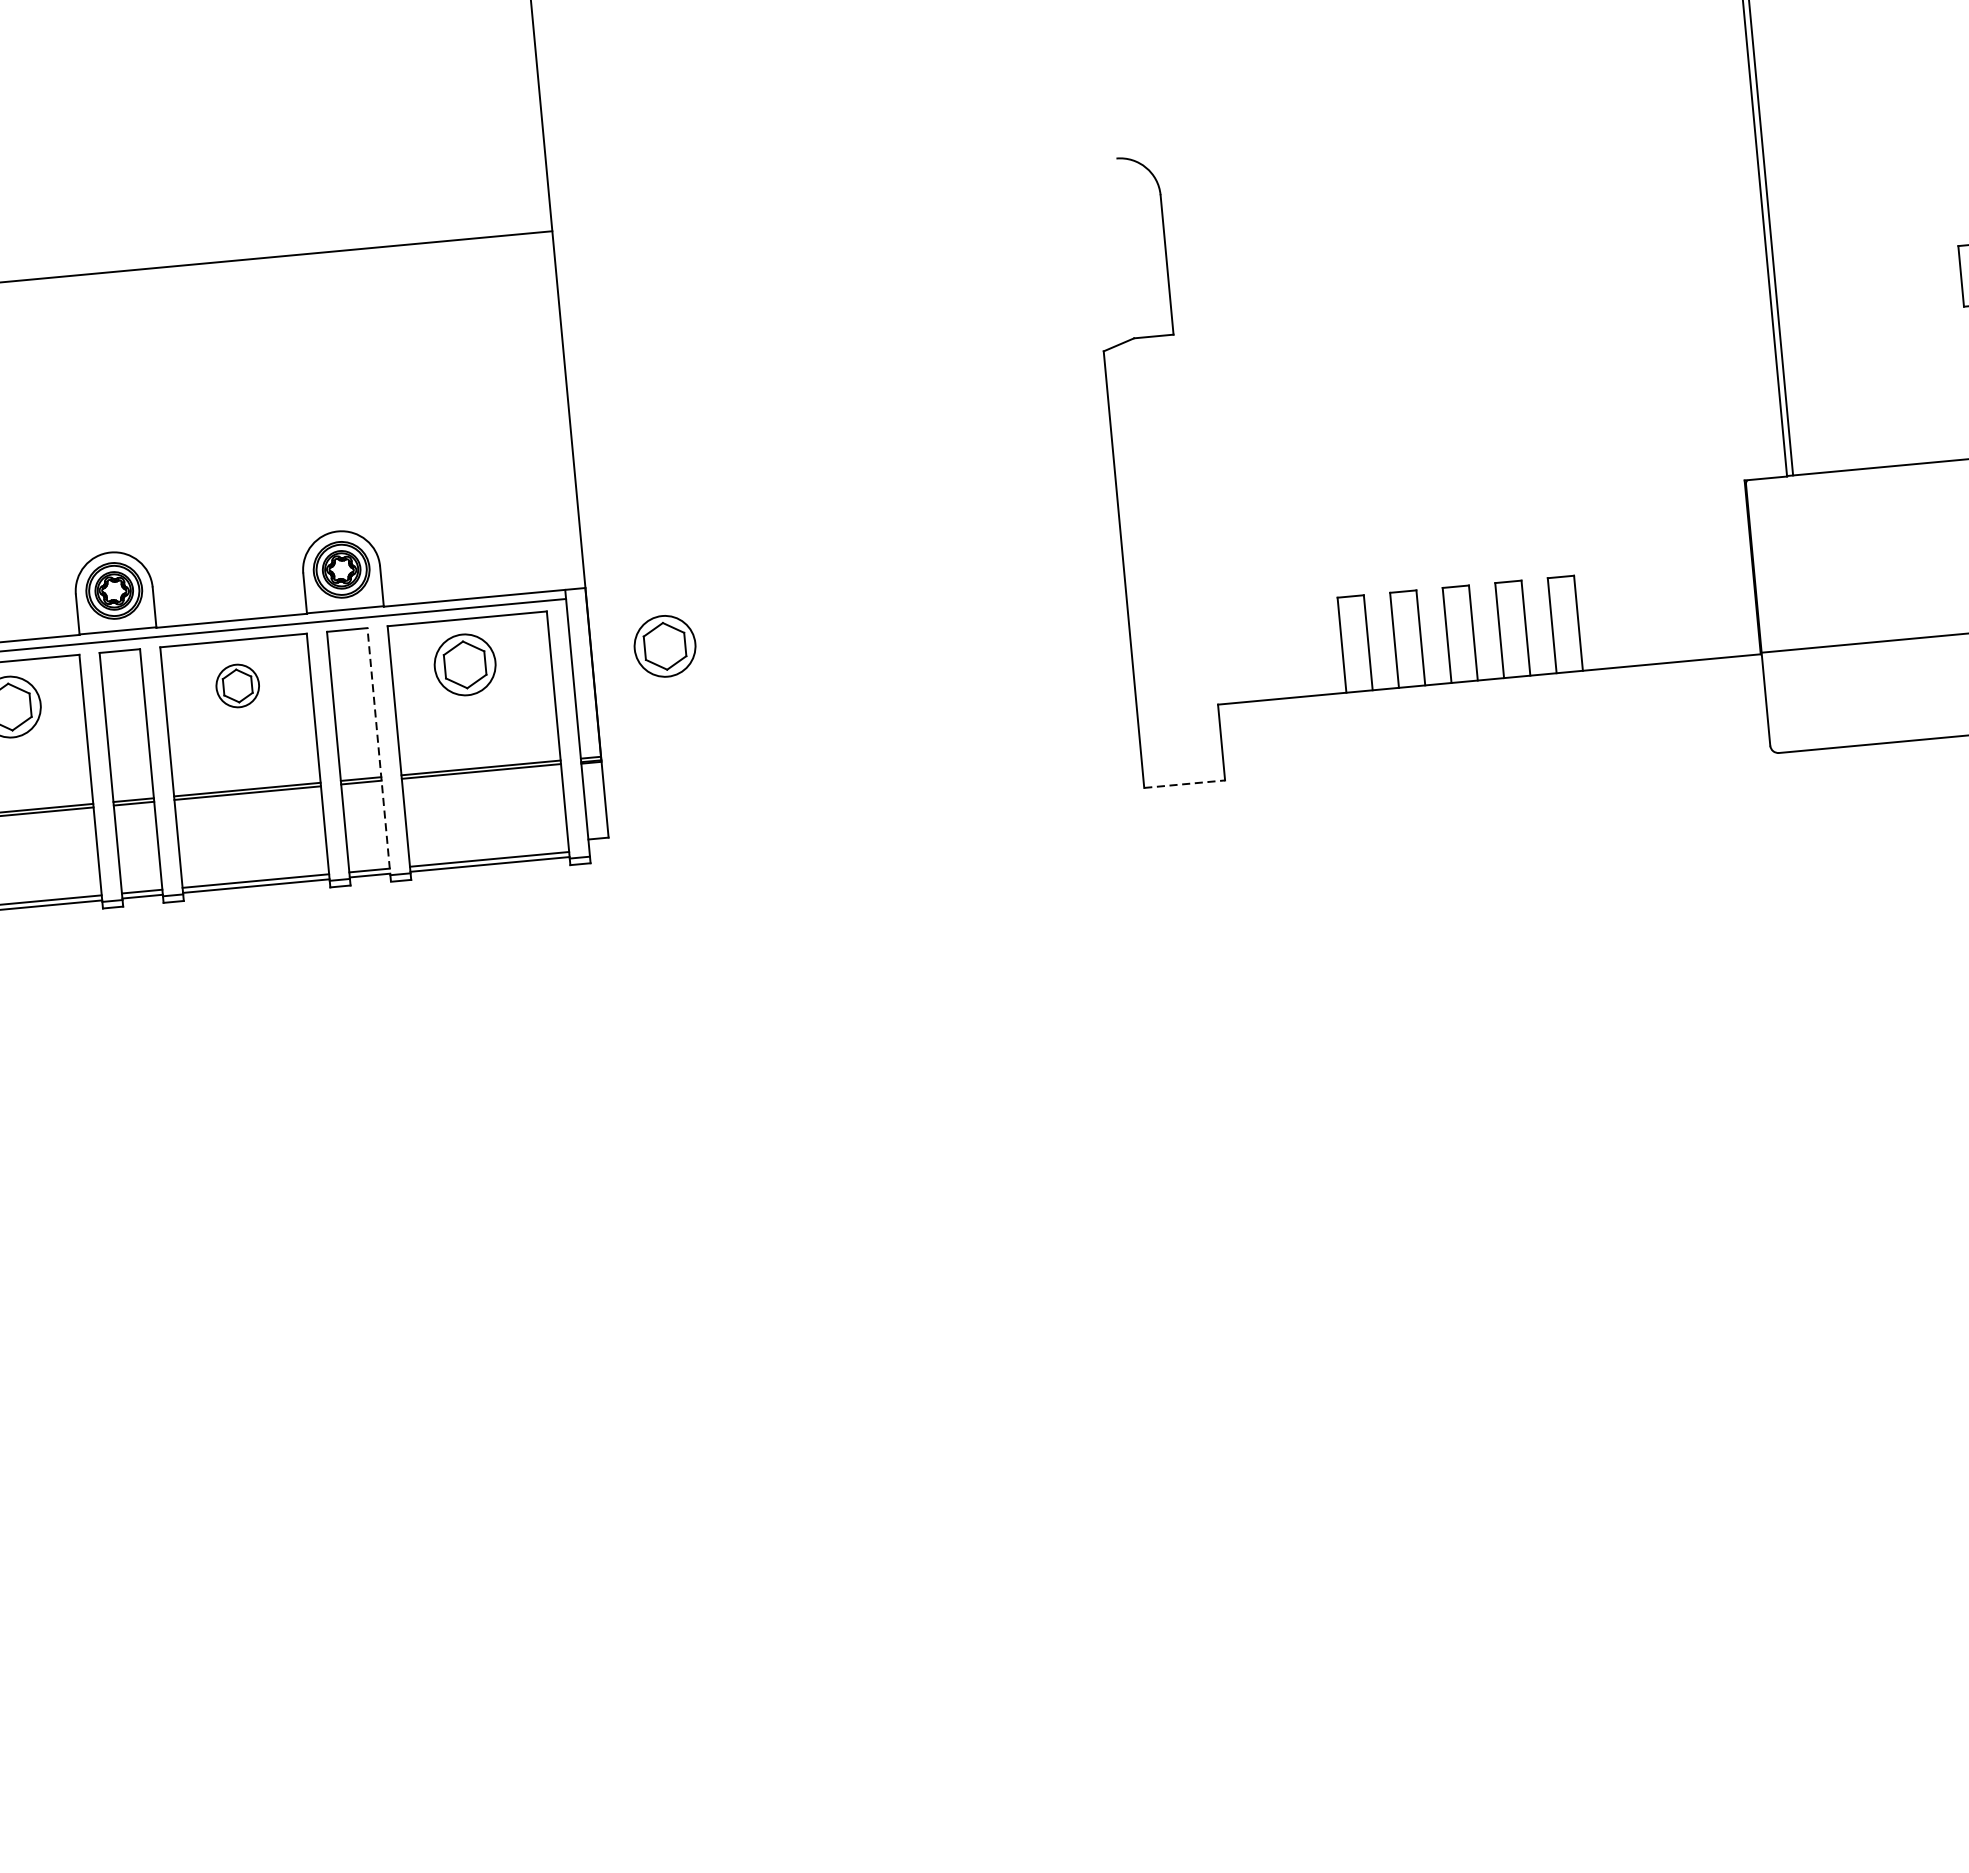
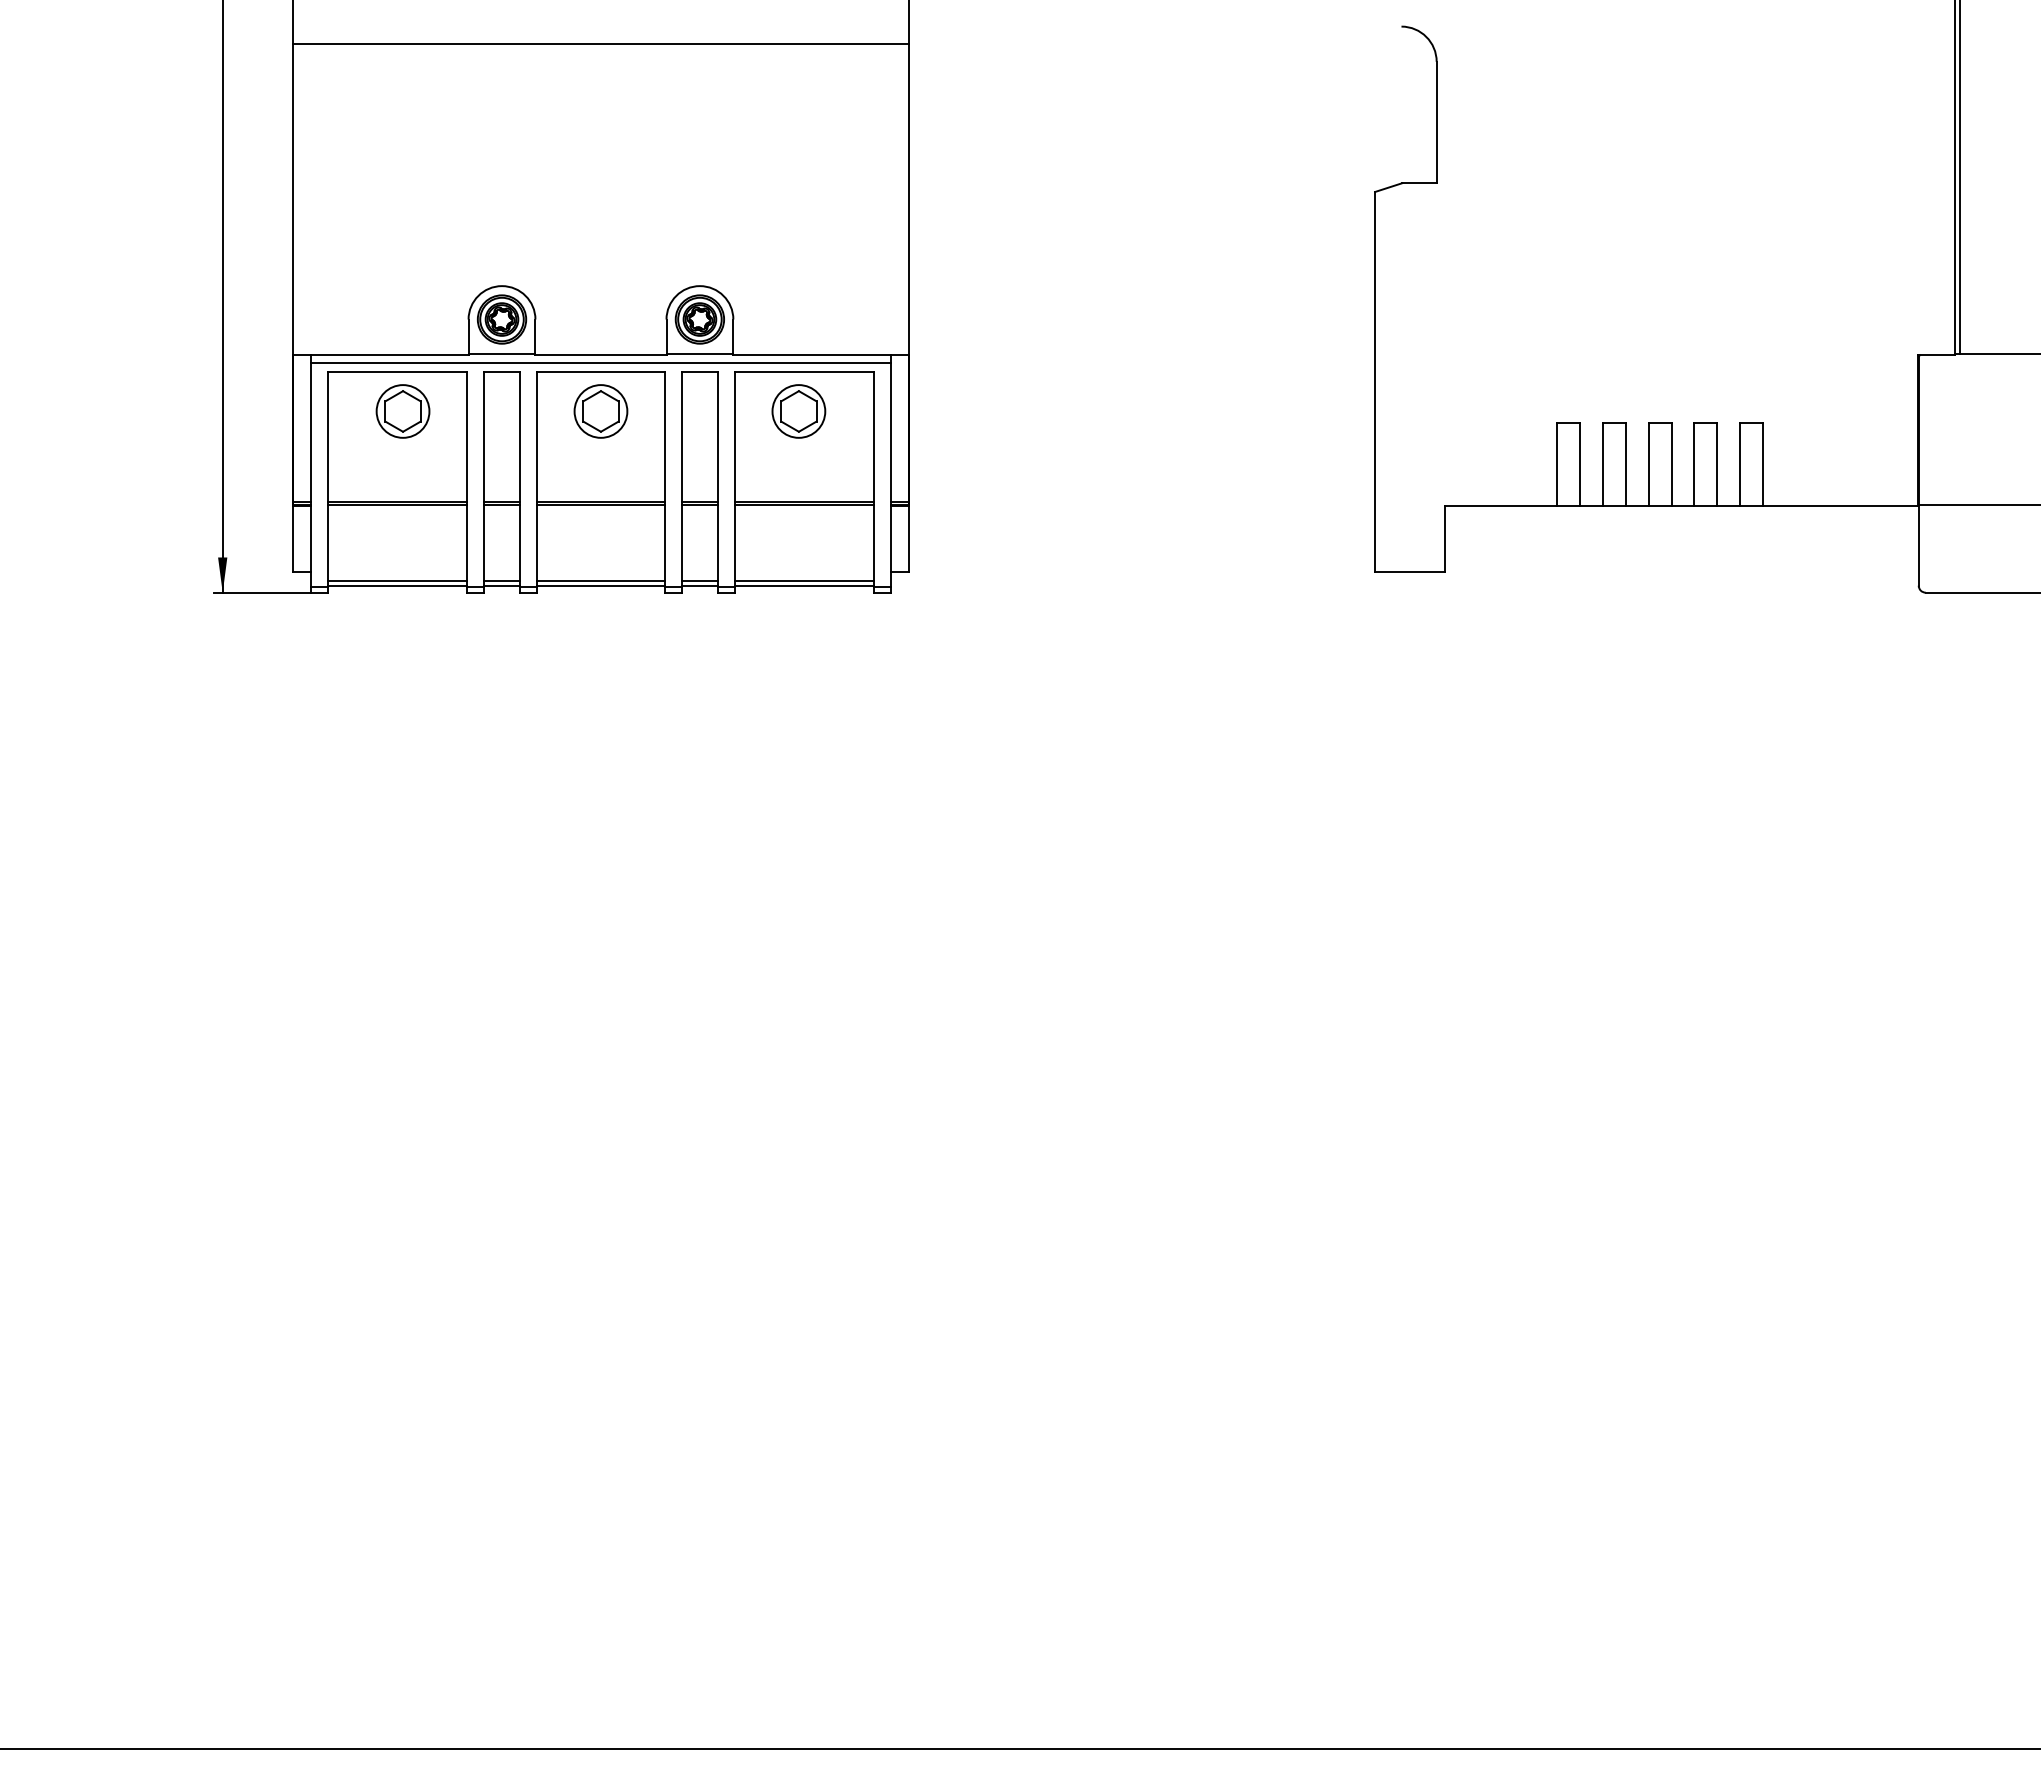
part: (664, 646) -> (972, 411), removed
part: (237, 686) -> (600, 411), size x1.43
line: (379, 754) -> (717, 481), dashed -> solid
line: (1184, 784) -> (1410, 572), dashed -> solid

